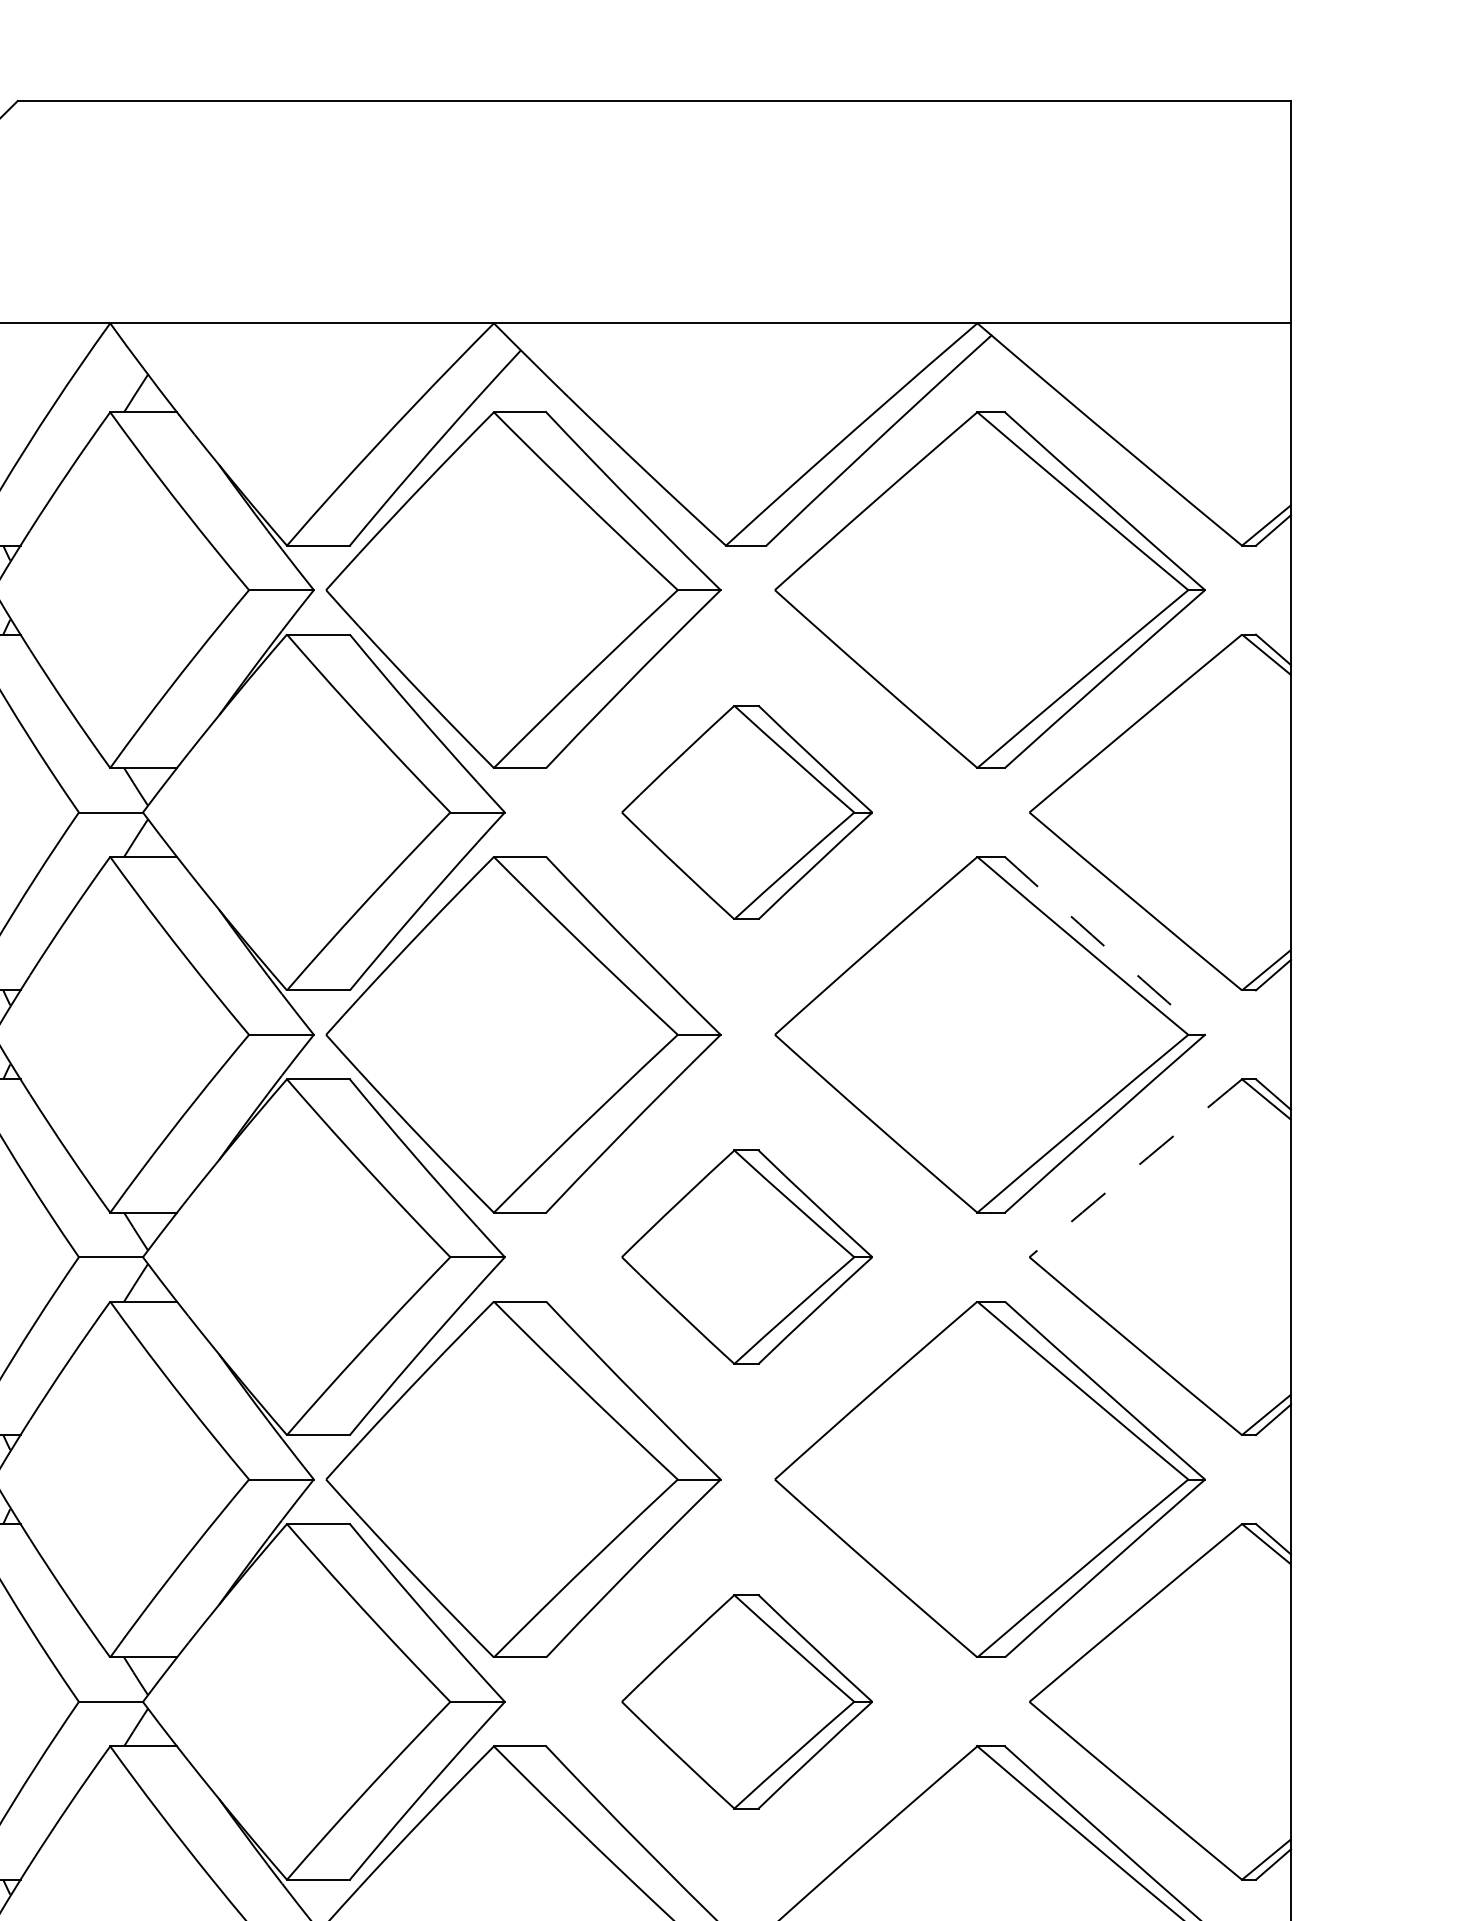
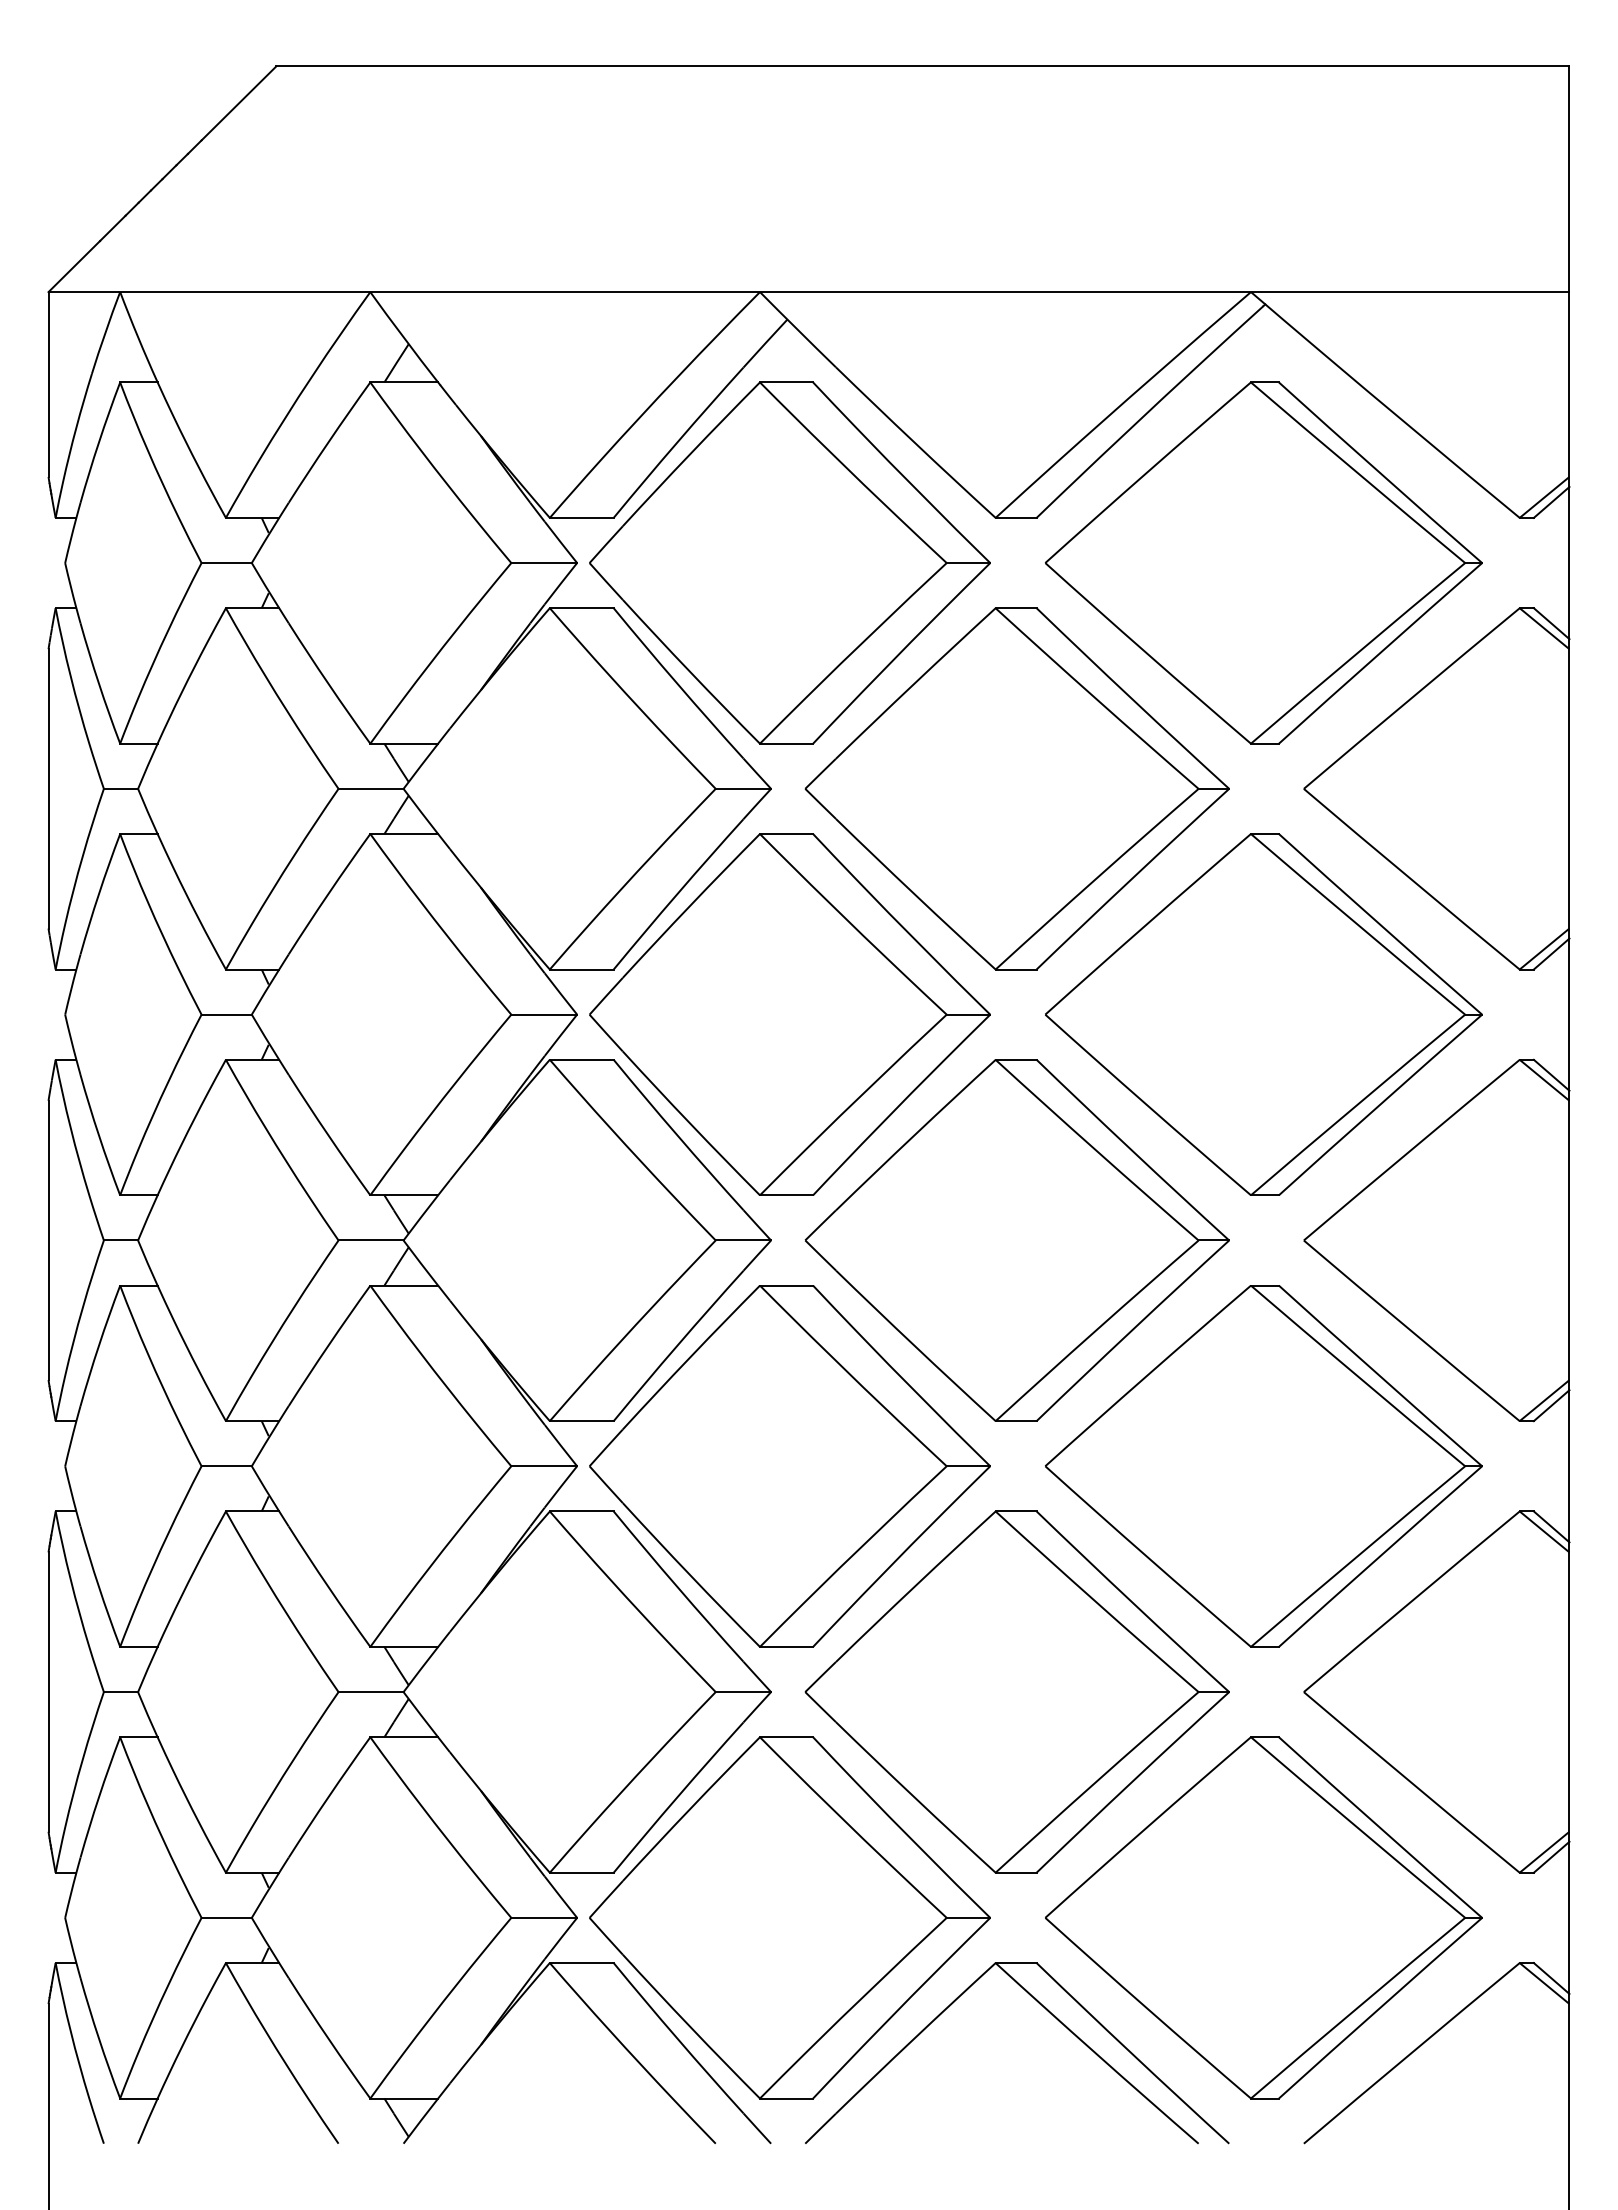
part: (746, 812) -> (1016, 788), size x1.67
arc: (1104, 946) -> (1380, 924), dashed -> solid
arc: (1135, 1167) -> (1411, 1149), dashed -> solid
part: (746, 1257) -> (1016, 1240), size x1.67
part: (746, 1701) -> (1016, 1691), size x1.67

